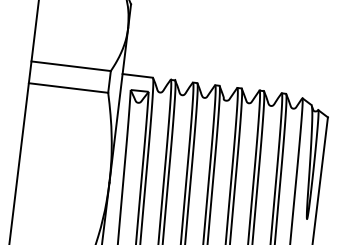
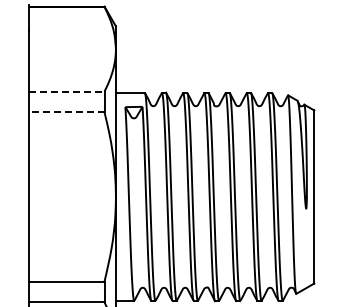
line: (71, 66) -> (66, 91), solid -> dashed
line: (68, 88) -> (66, 112), solid -> dashed

